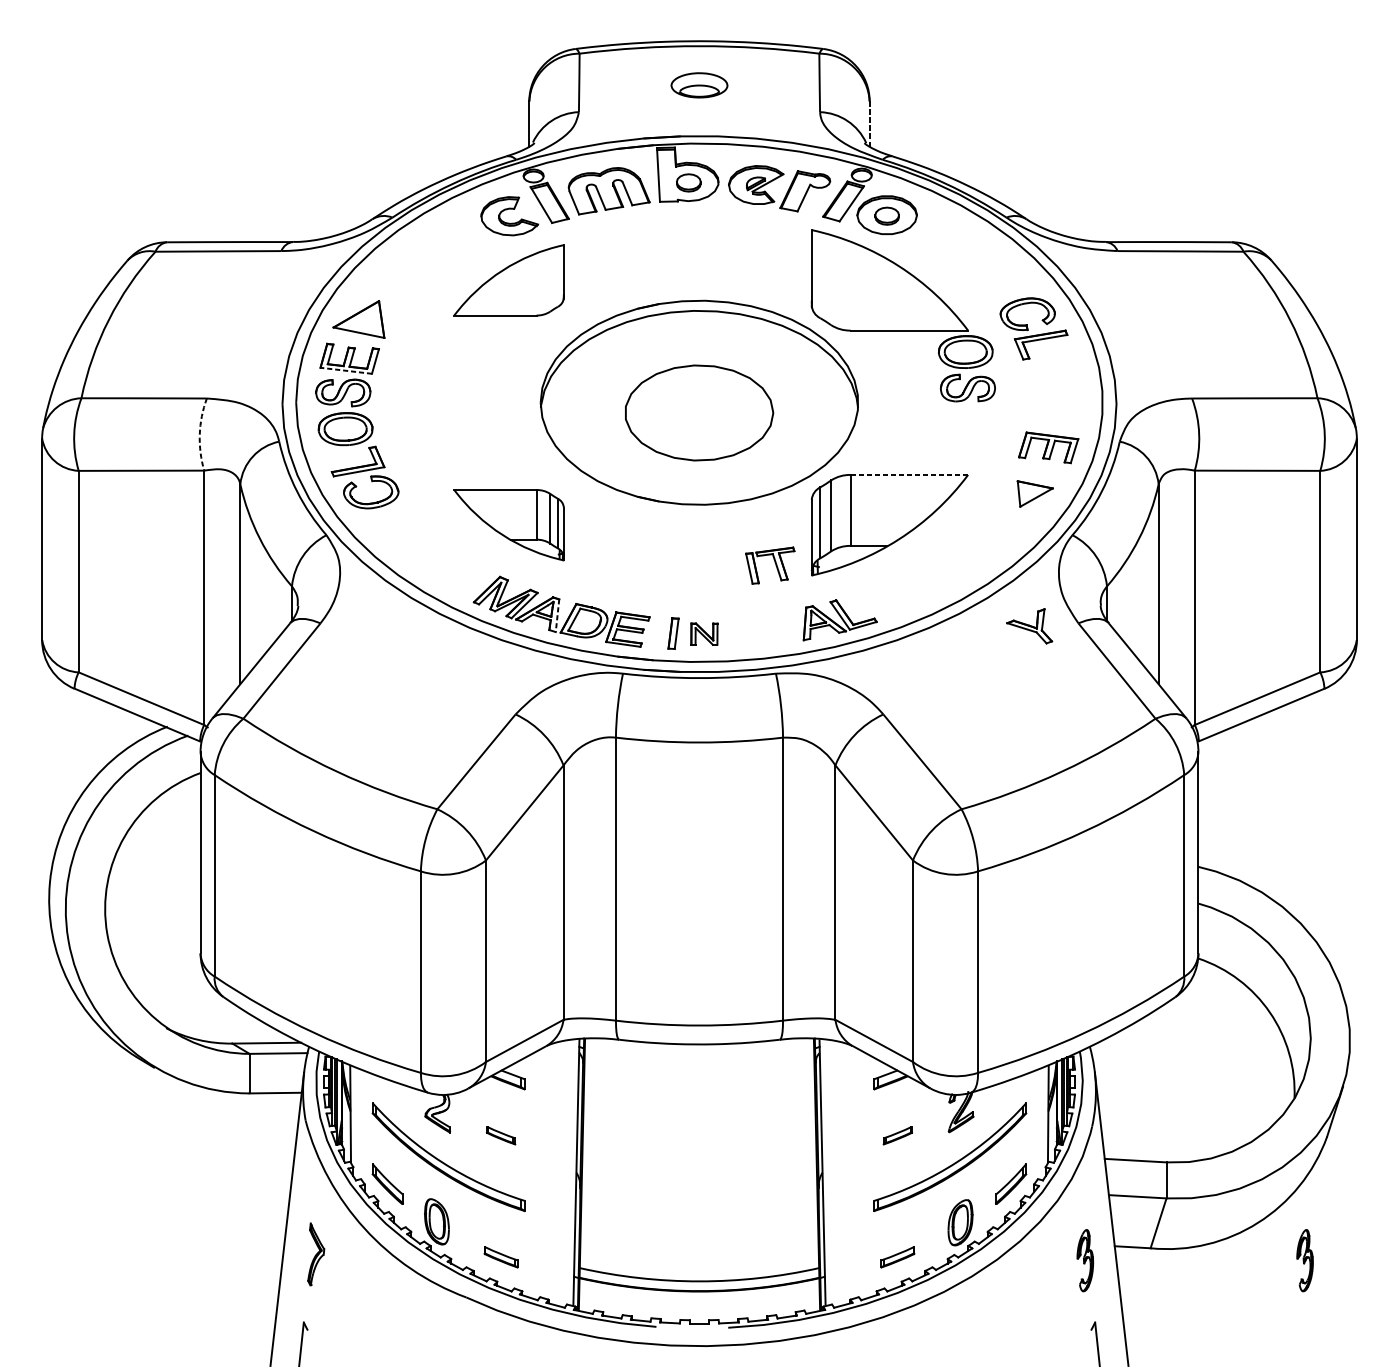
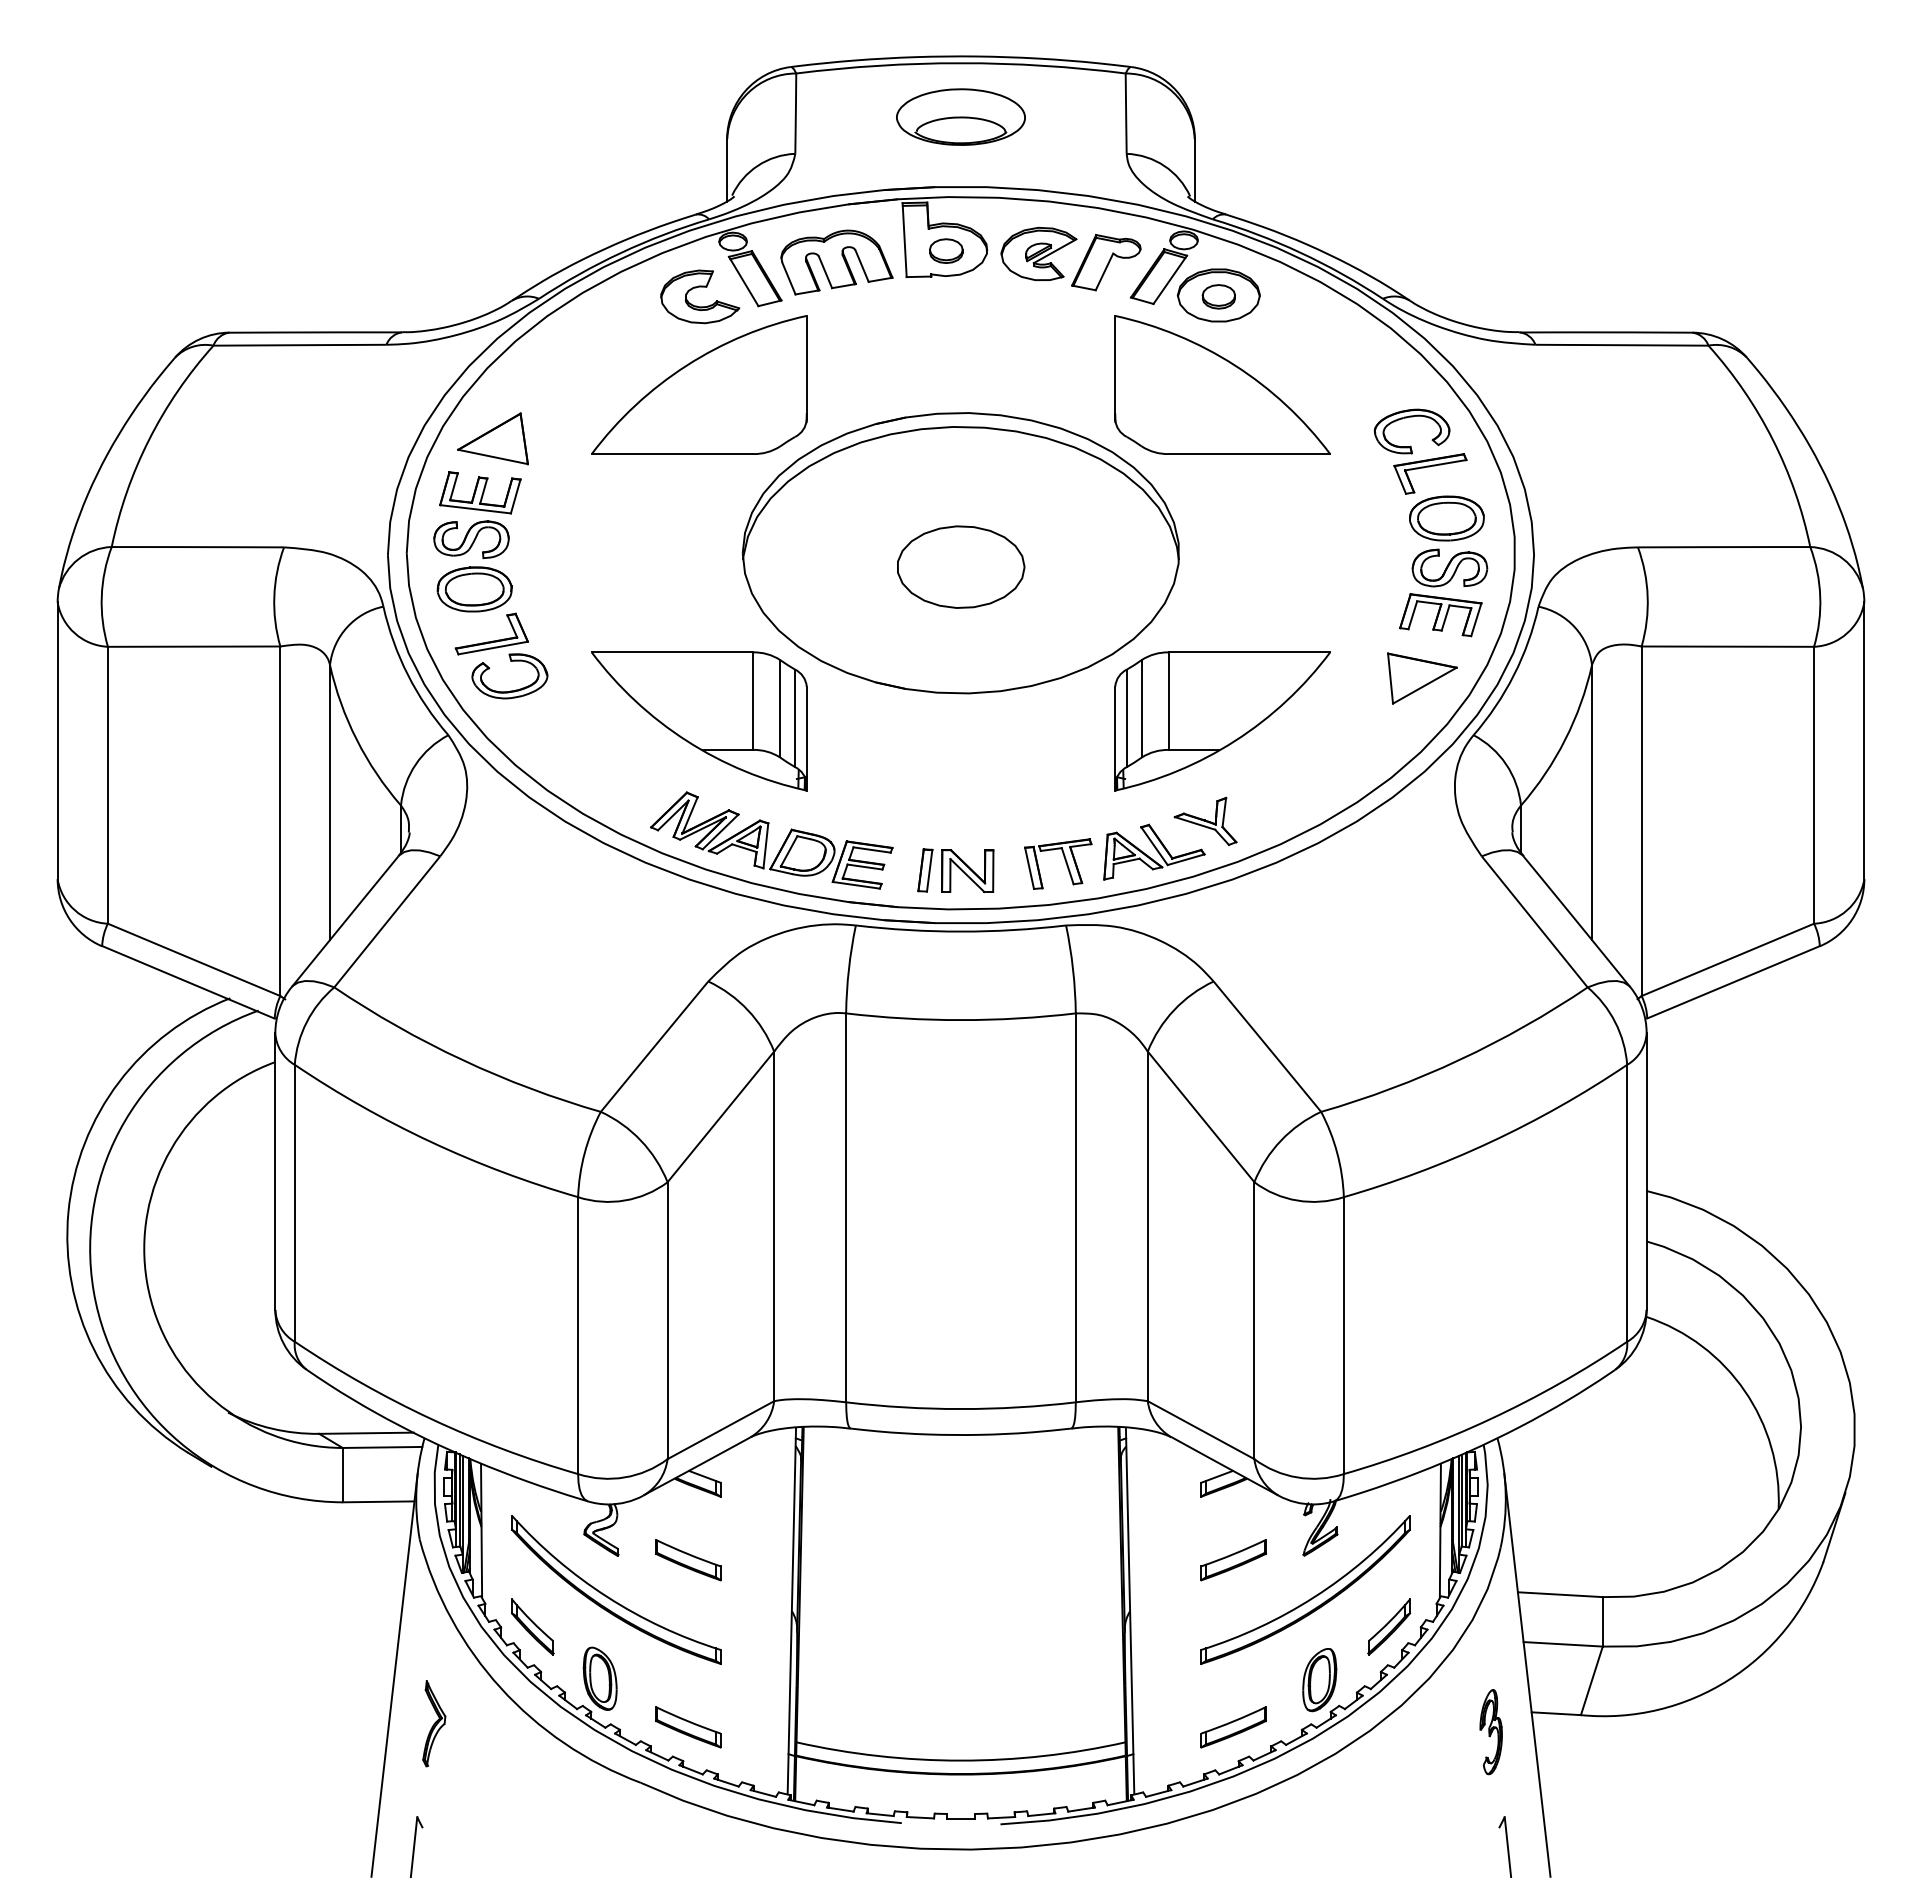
part: (699, 84) -> (960, 116), size x1.67
line: (869, 124) -> (1194, 170), dashed -> solid
part: (509, 279) -> (699, 384), size x1.43
part: (966, 368) -> (1448, 541), moved
line: (346, 370) -> (475, 509), dashed -> solid
part: (699, 412) -> (961, 566), size x0.62
arc: (199, 434) -> (274, 596), dashed -> solid
line: (909, 475) -> (1249, 652), dashed -> solid
part: (1035, 493) -> (1422, 678), size x1.43
part: (509, 525) -> (699, 721), size x1.43
part: (774, 563) -> (1064, 860), moved
line: (557, 615) -> (765, 845), dashed -> solid
part: (1029, 625) -> (1205, 820), moved
part: (704, 634) -> (967, 871), size x1.43
part: (501, 1135) -> (688, 1560), size x1.67
part: (897, 1135) -> (1233, 1560), size x1.67
part: (501, 1257) -> (688, 1727), size x1.43
part: (897, 1257) -> (1233, 1727), size x1.43
part: (1304, 1260) -> (1792, 1732), removed

